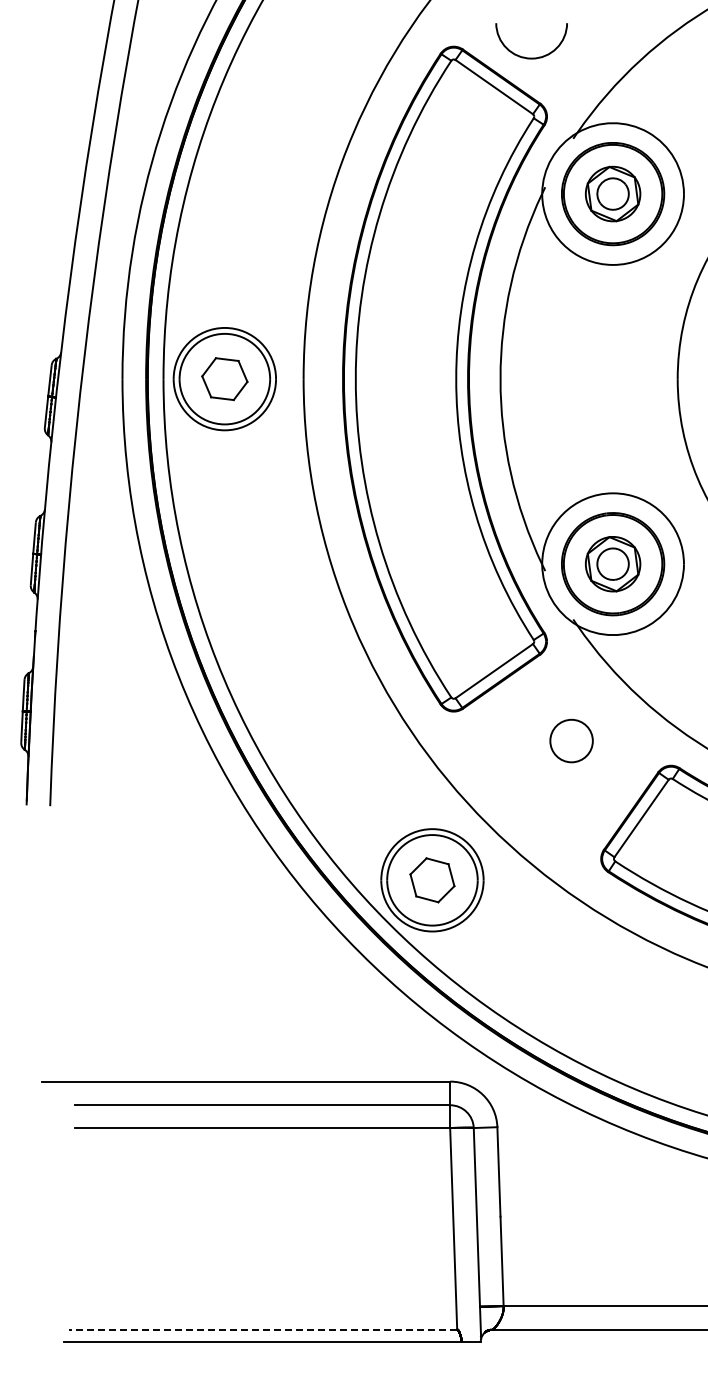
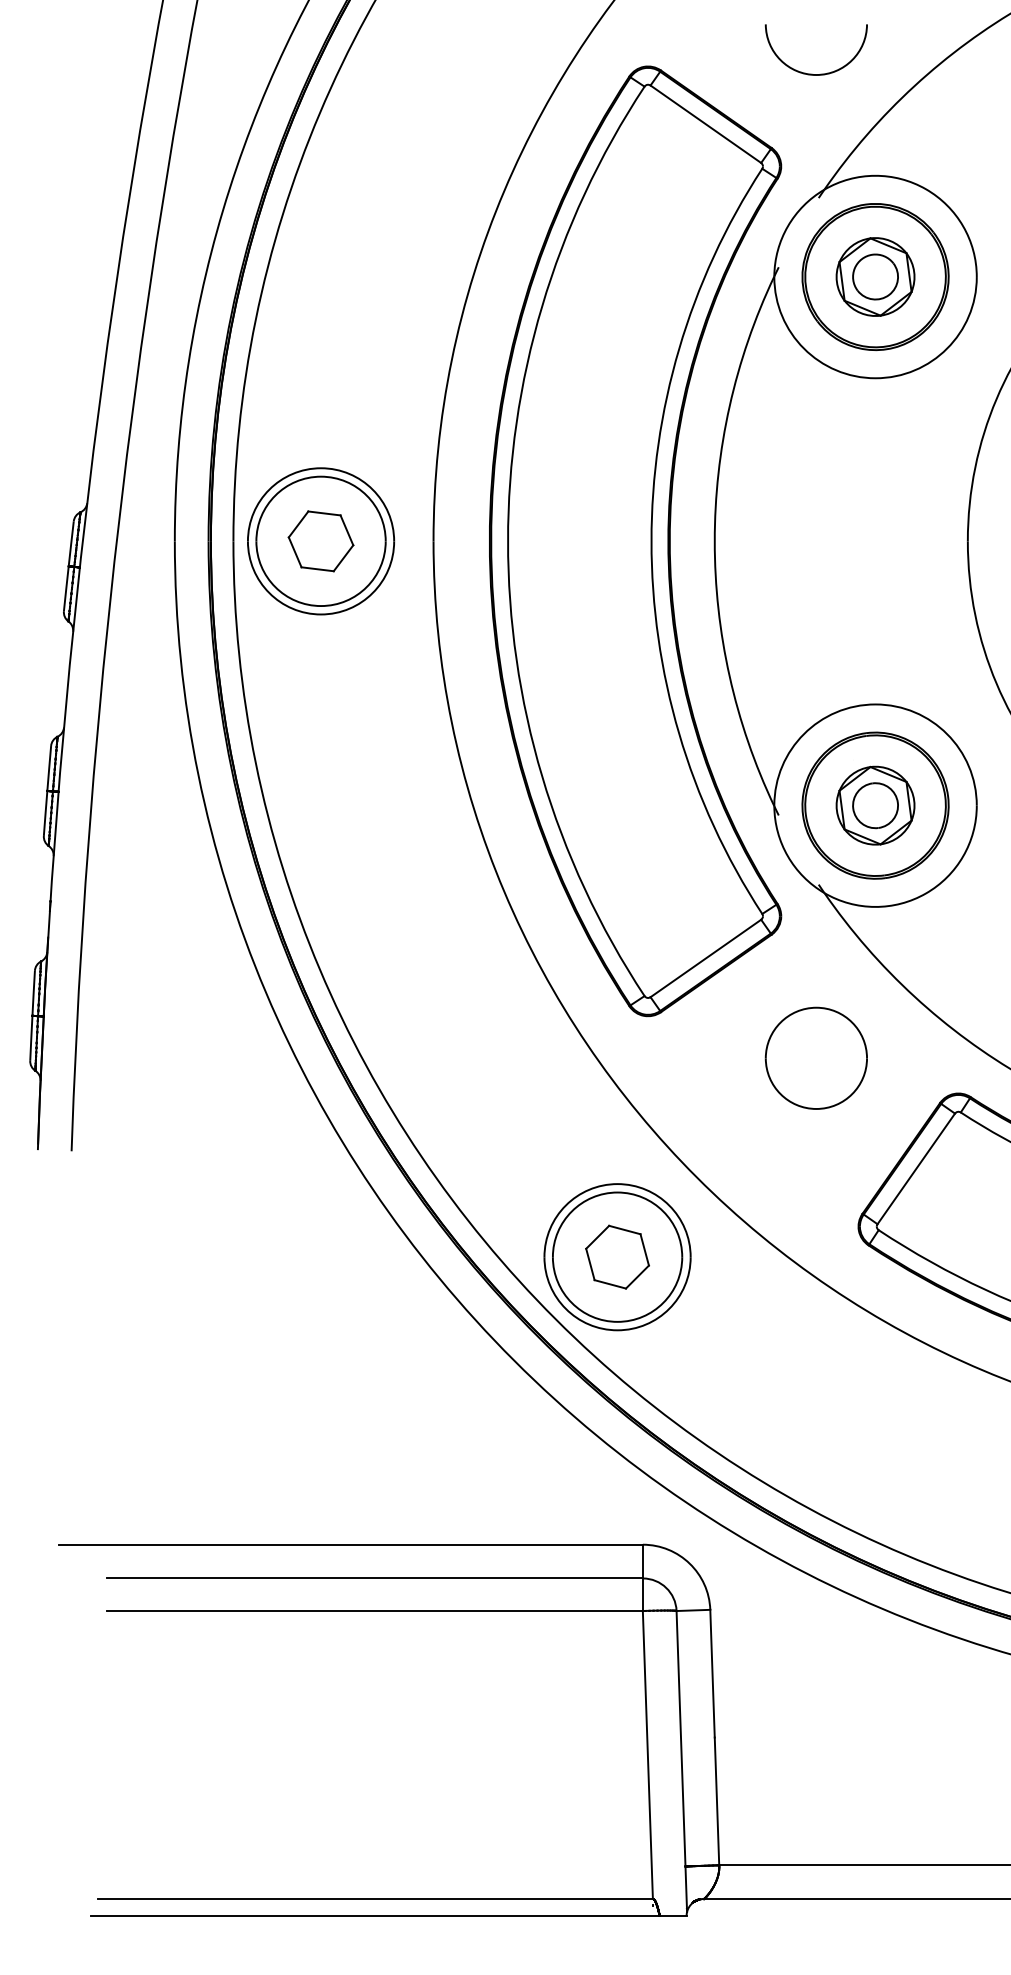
arc: (531, 57) -> (816, 73), moved
part: (571, 740) -> (816, 1057), size x1.67
line: (262, 1329) -> (374, 1898), dashed -> solid

